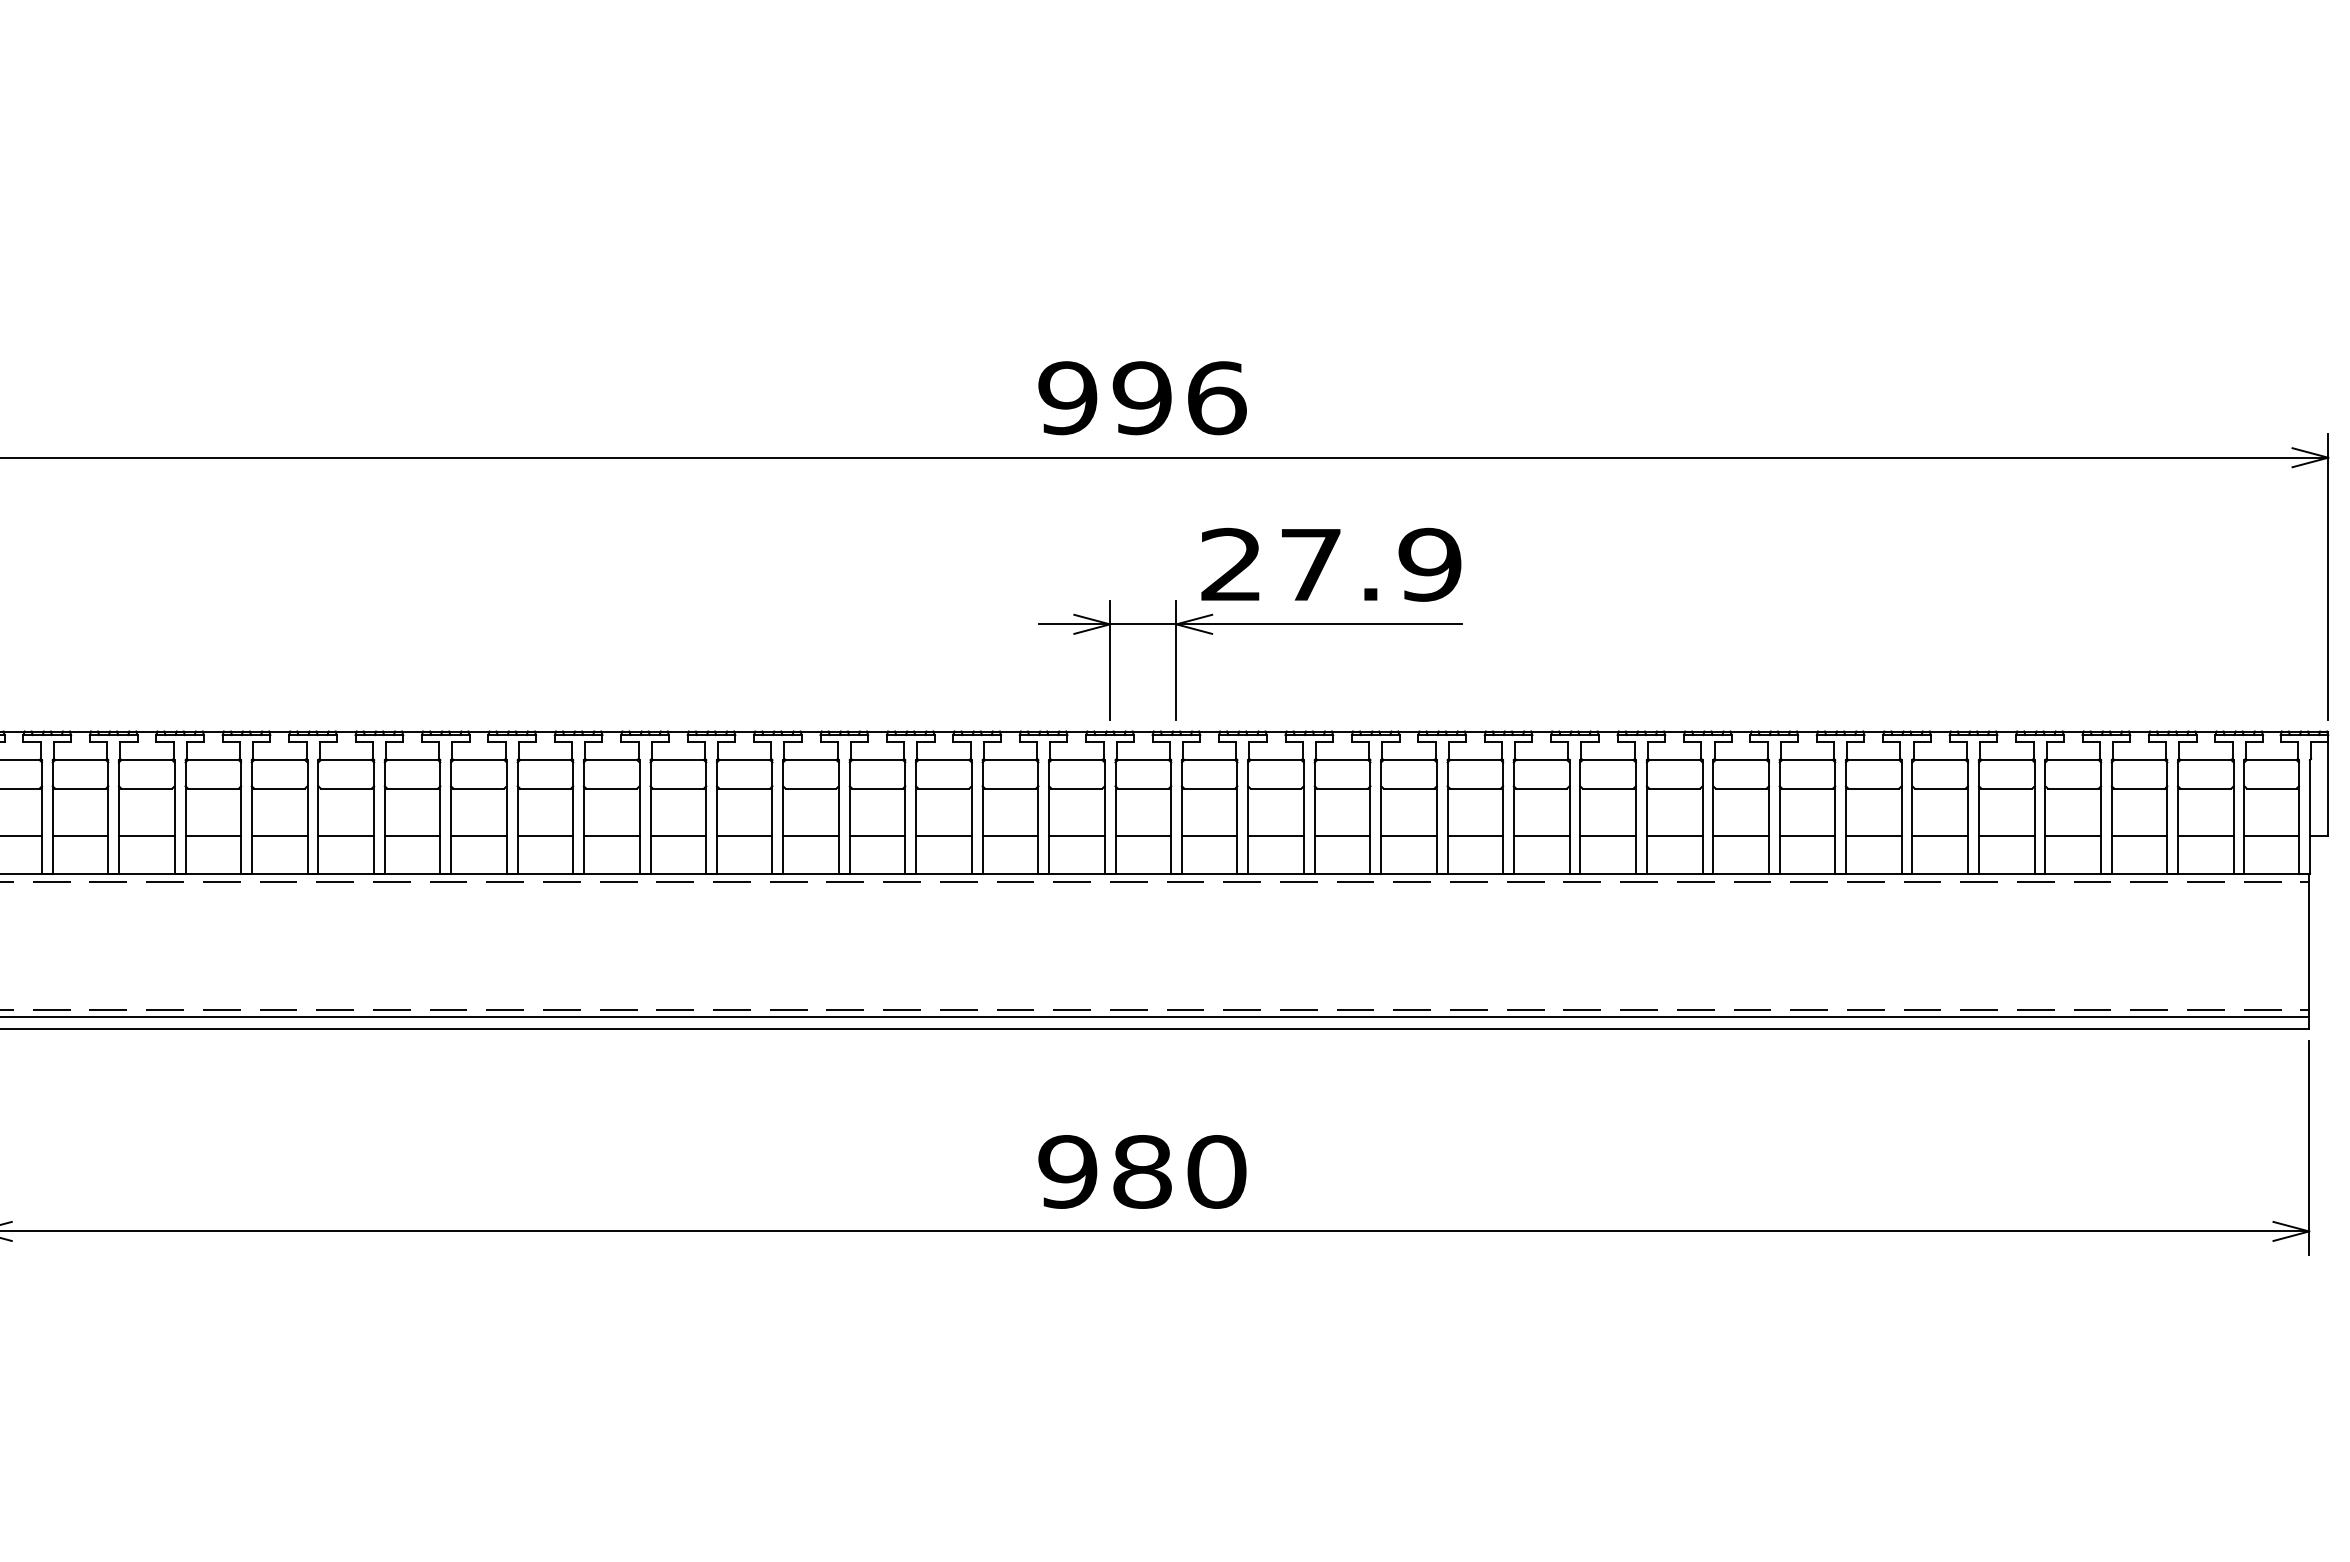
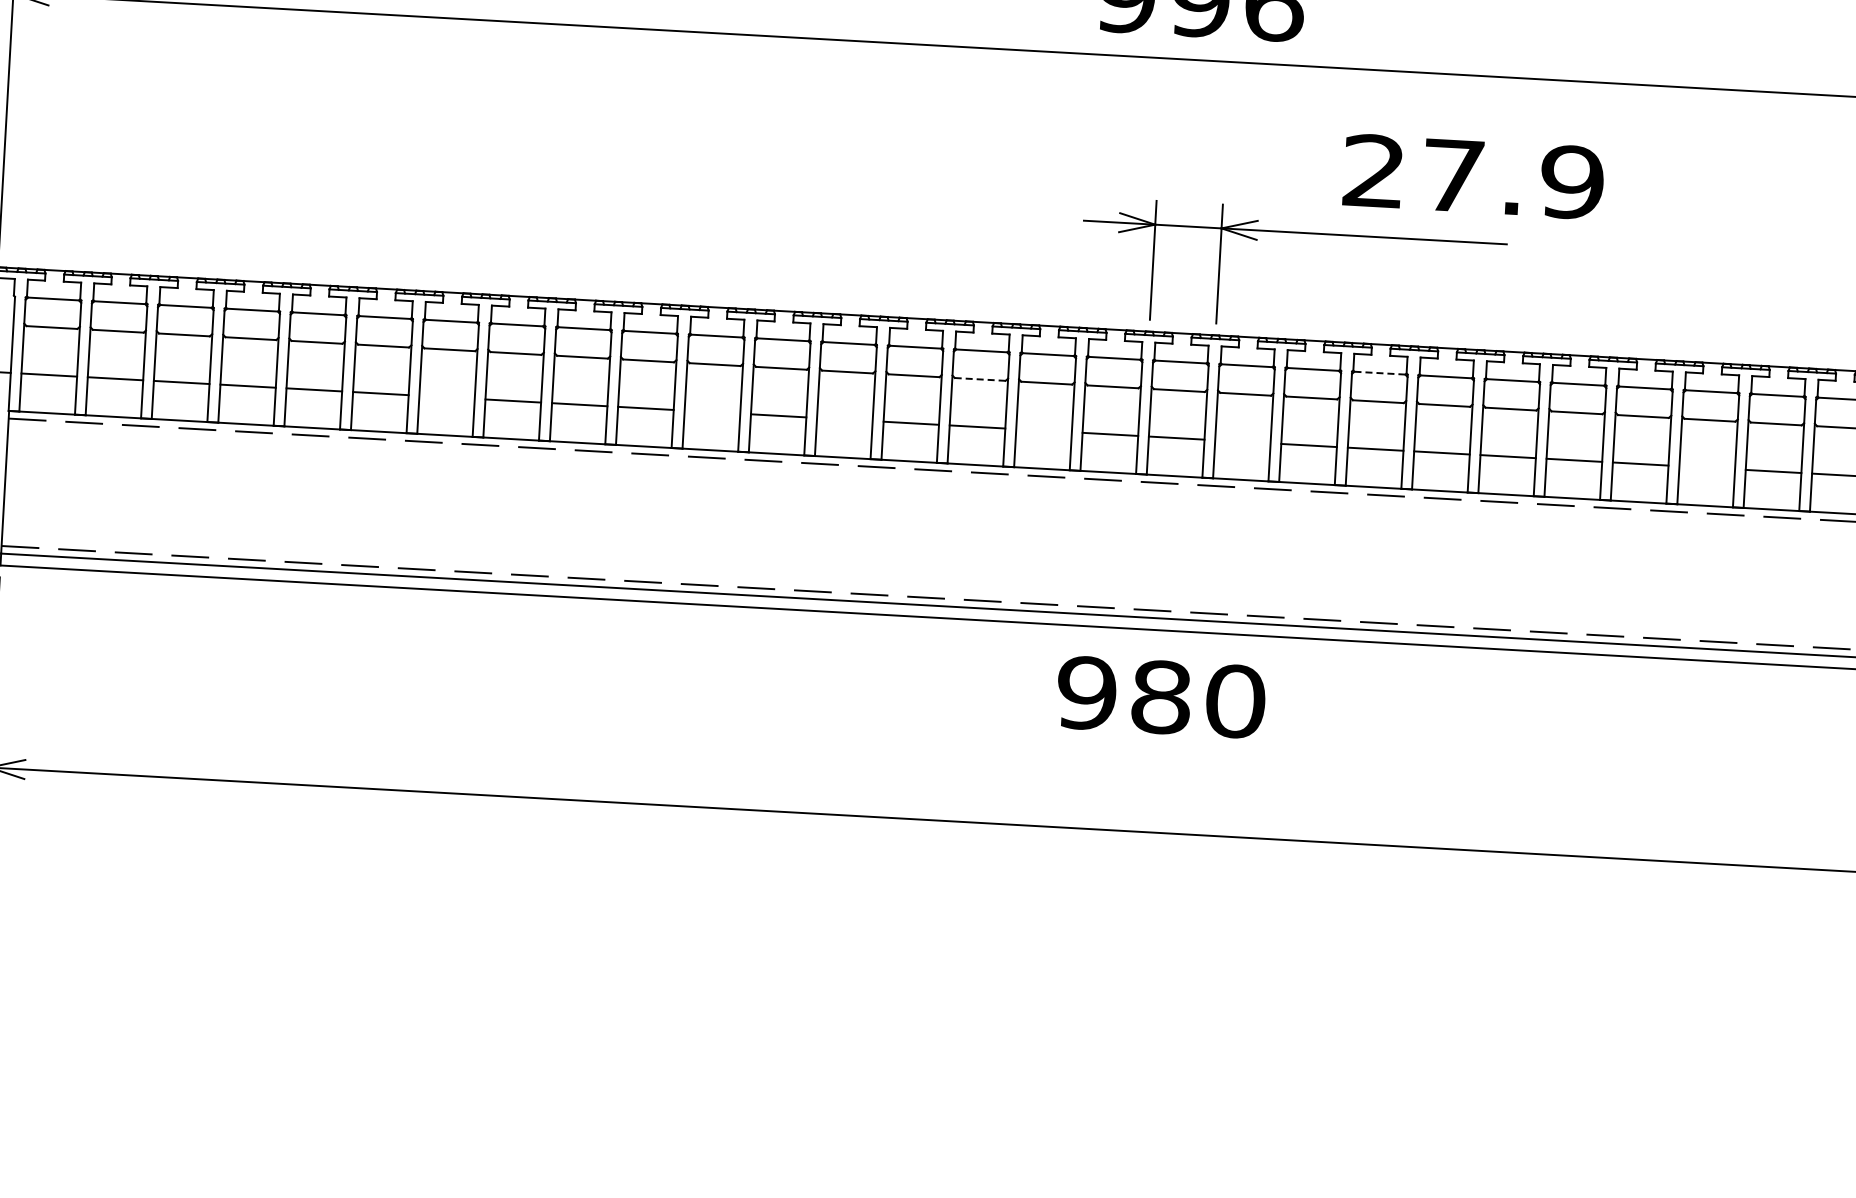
text: (1331, 564) -> (1473, 176), moved
line: (1343, 760) -> (1380, 373), solid -> dashed
line: (943, 788) -> (979, 379), solid -> dashed
line: (412, 836) -> (446, 397), removed
line: (678, 836) -> (712, 412), removed
line: (810, 836) -> (844, 419), removed
line: (1010, 836) -> (1044, 430), removed
line: (1209, 836) -> (1242, 442), removed
line: (1674, 836) -> (1707, 468), removed
text: (1142, 1171) -> (1161, 696), moved

